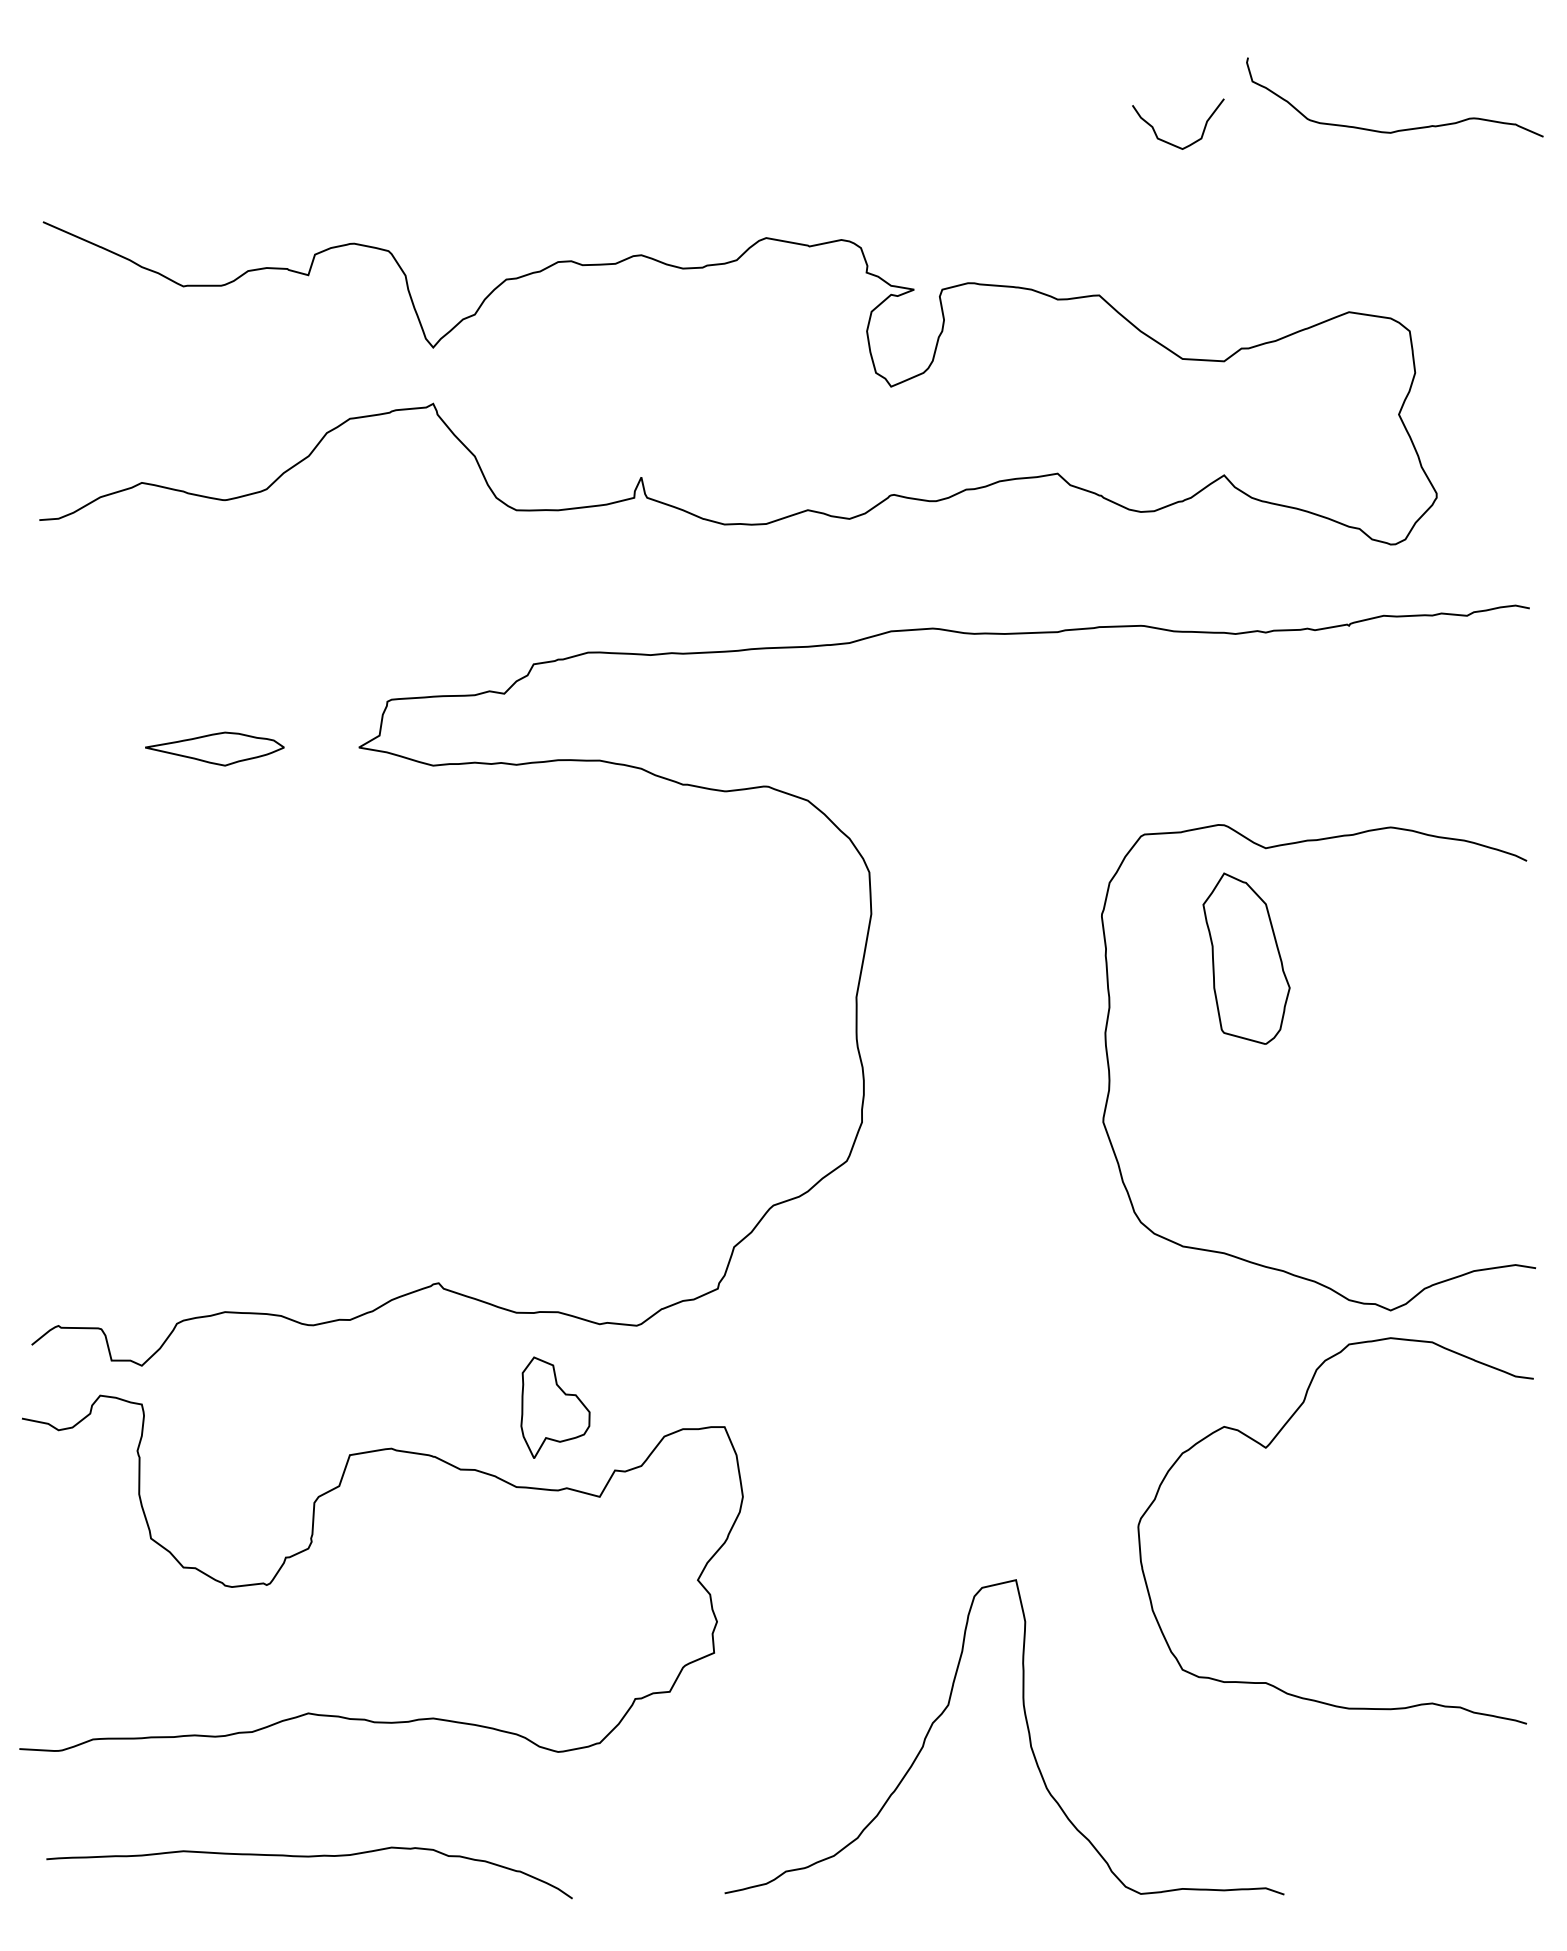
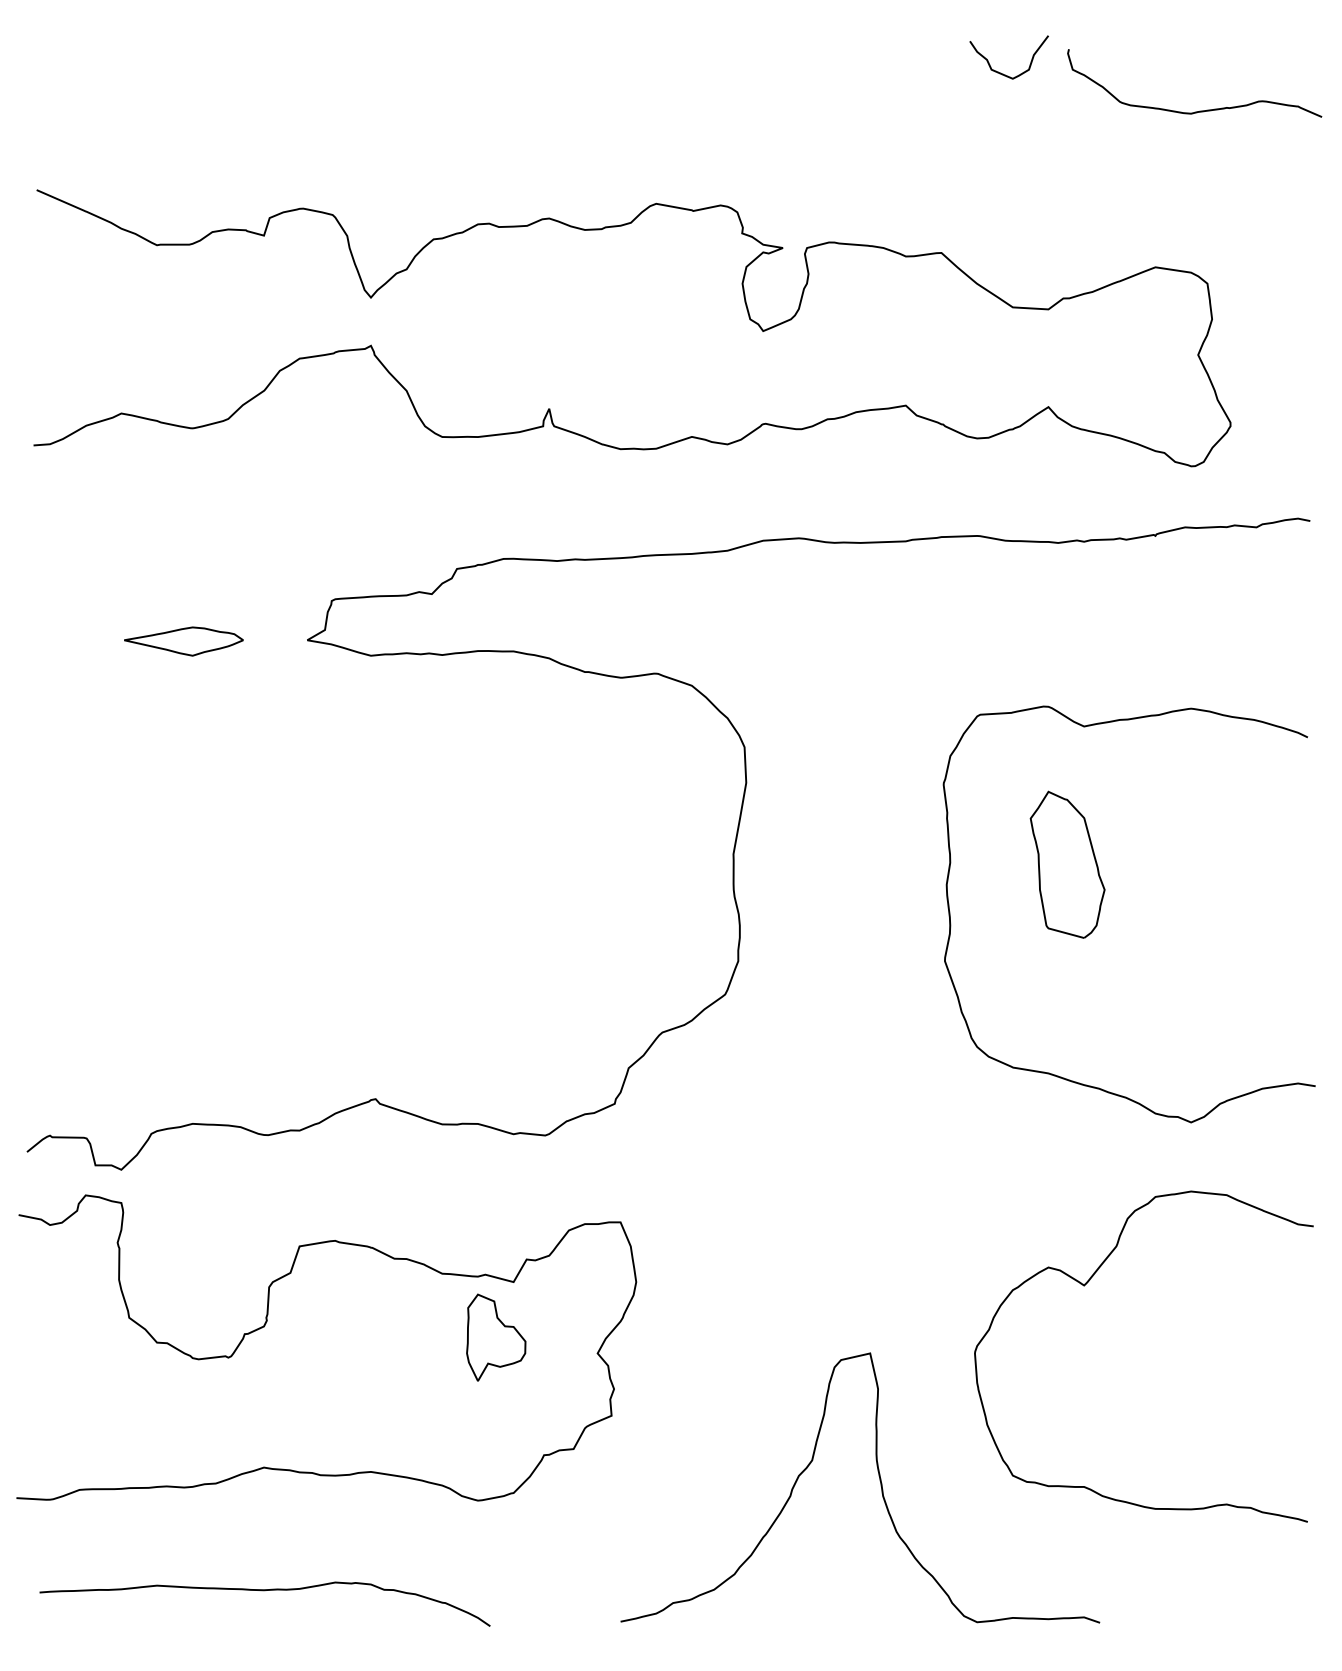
curve: (1172, 143) -> (1004, 73), moved
part: (1246, 958) -> (1067, 864), moved
part: (555, 1407) -> (496, 1337), moved
curve: (1266, 1448) -> (1084, 1286), moved

